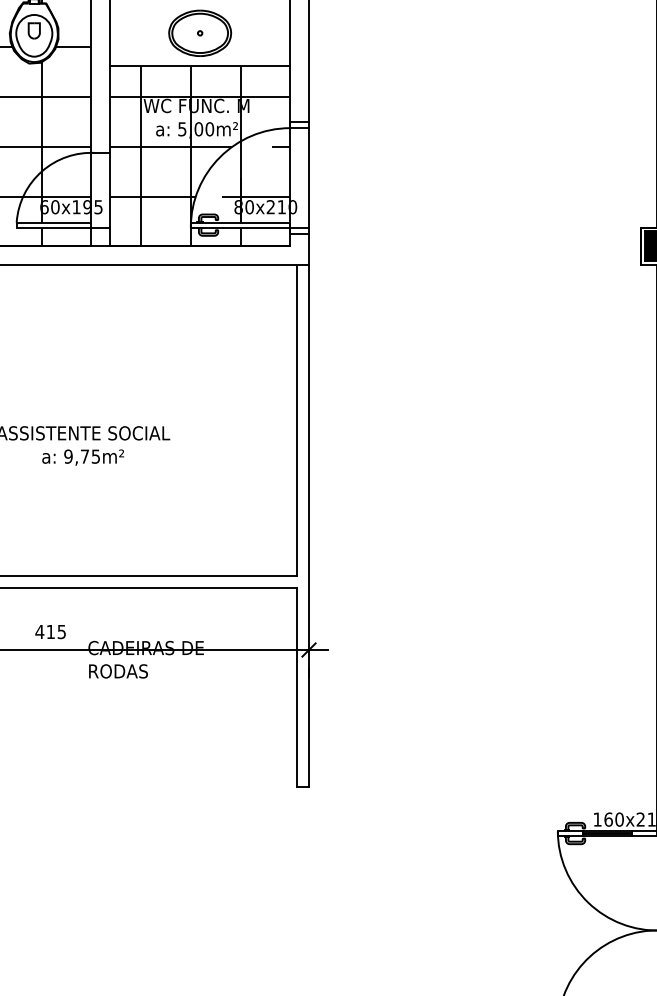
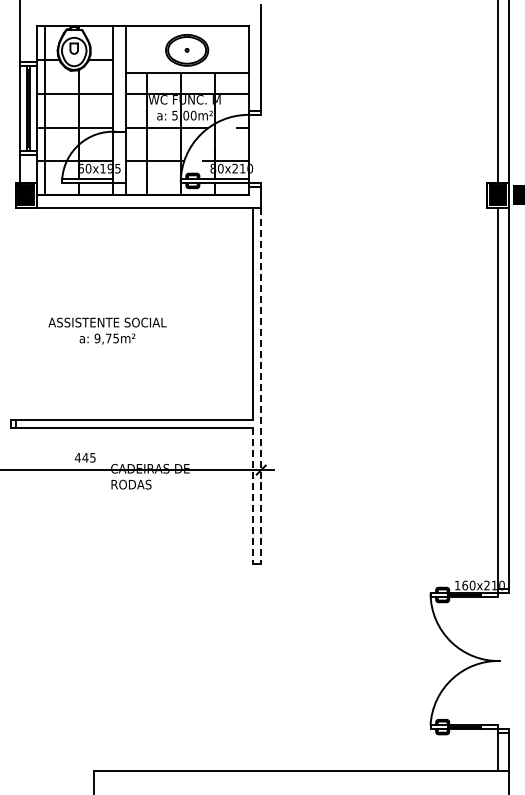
line: (309, 177) -> (261, 148), removed
line: (309, 525) -> (261, 385), solid -> dashed
text: (50, 631) -> (85, 457), 415 -> 445
line: (296, 687) -> (252, 495), solid -> dashed

